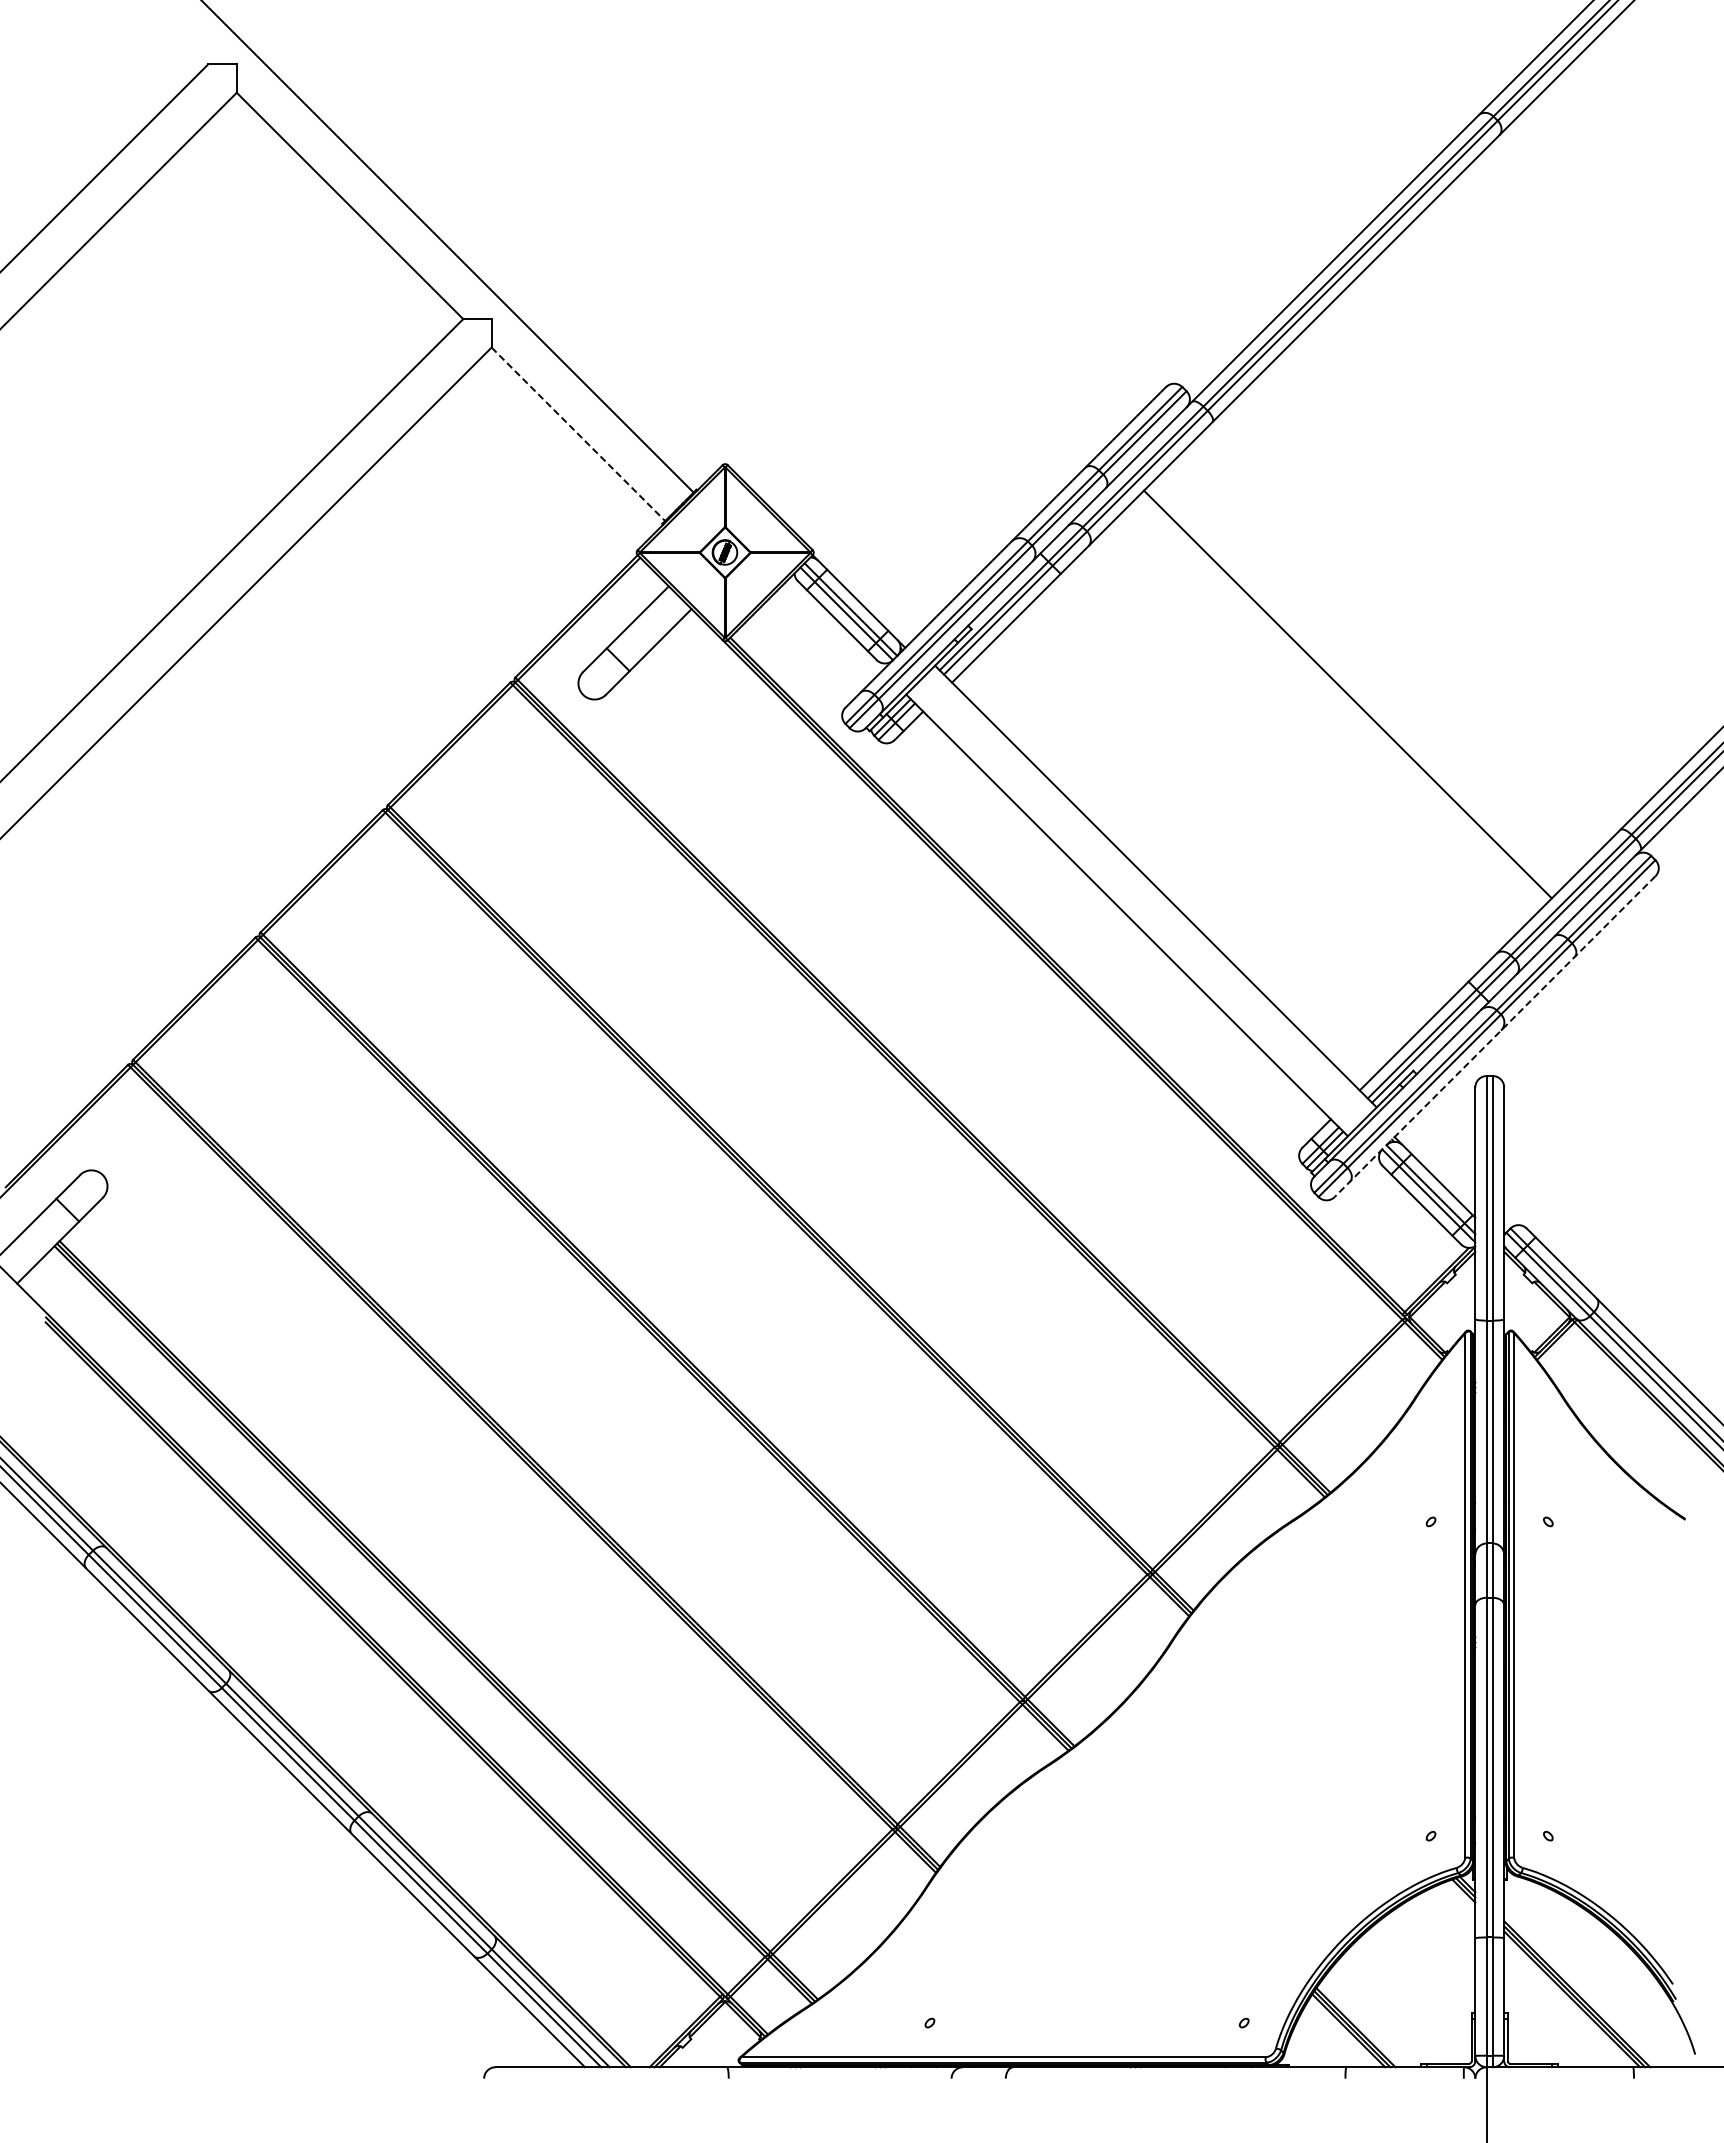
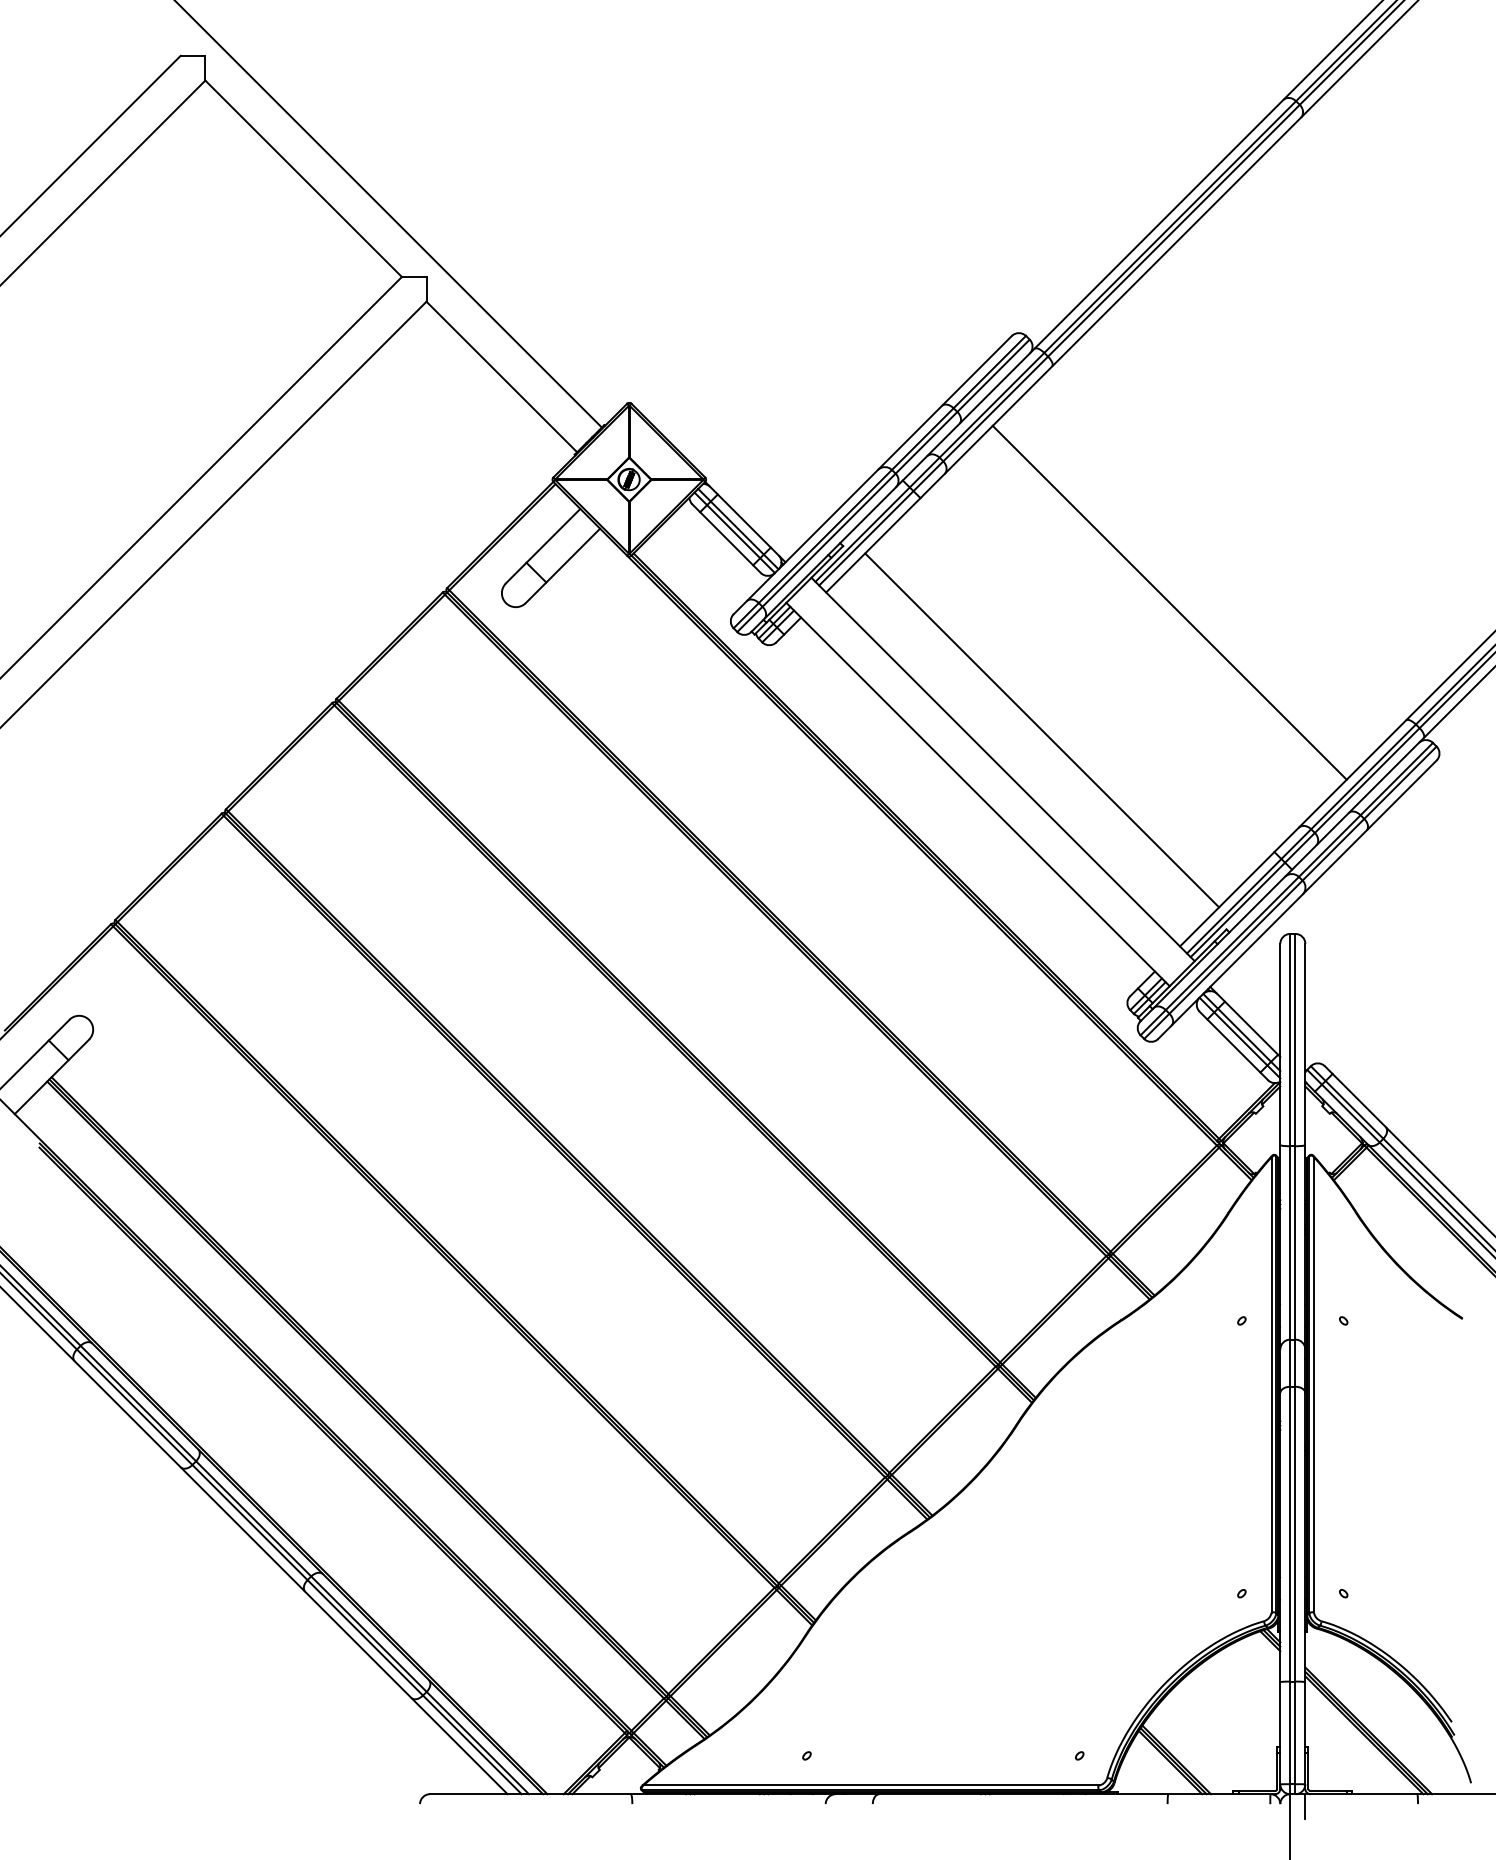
line: (578, 434) -> (501, 377), dashed -> solid
line: (1200, 841) -> (1041, 730), added
line: (1495, 1036) -> (1297, 899), dashed -> solid
line: (1504, 2081) -> (1305, 1806), added

